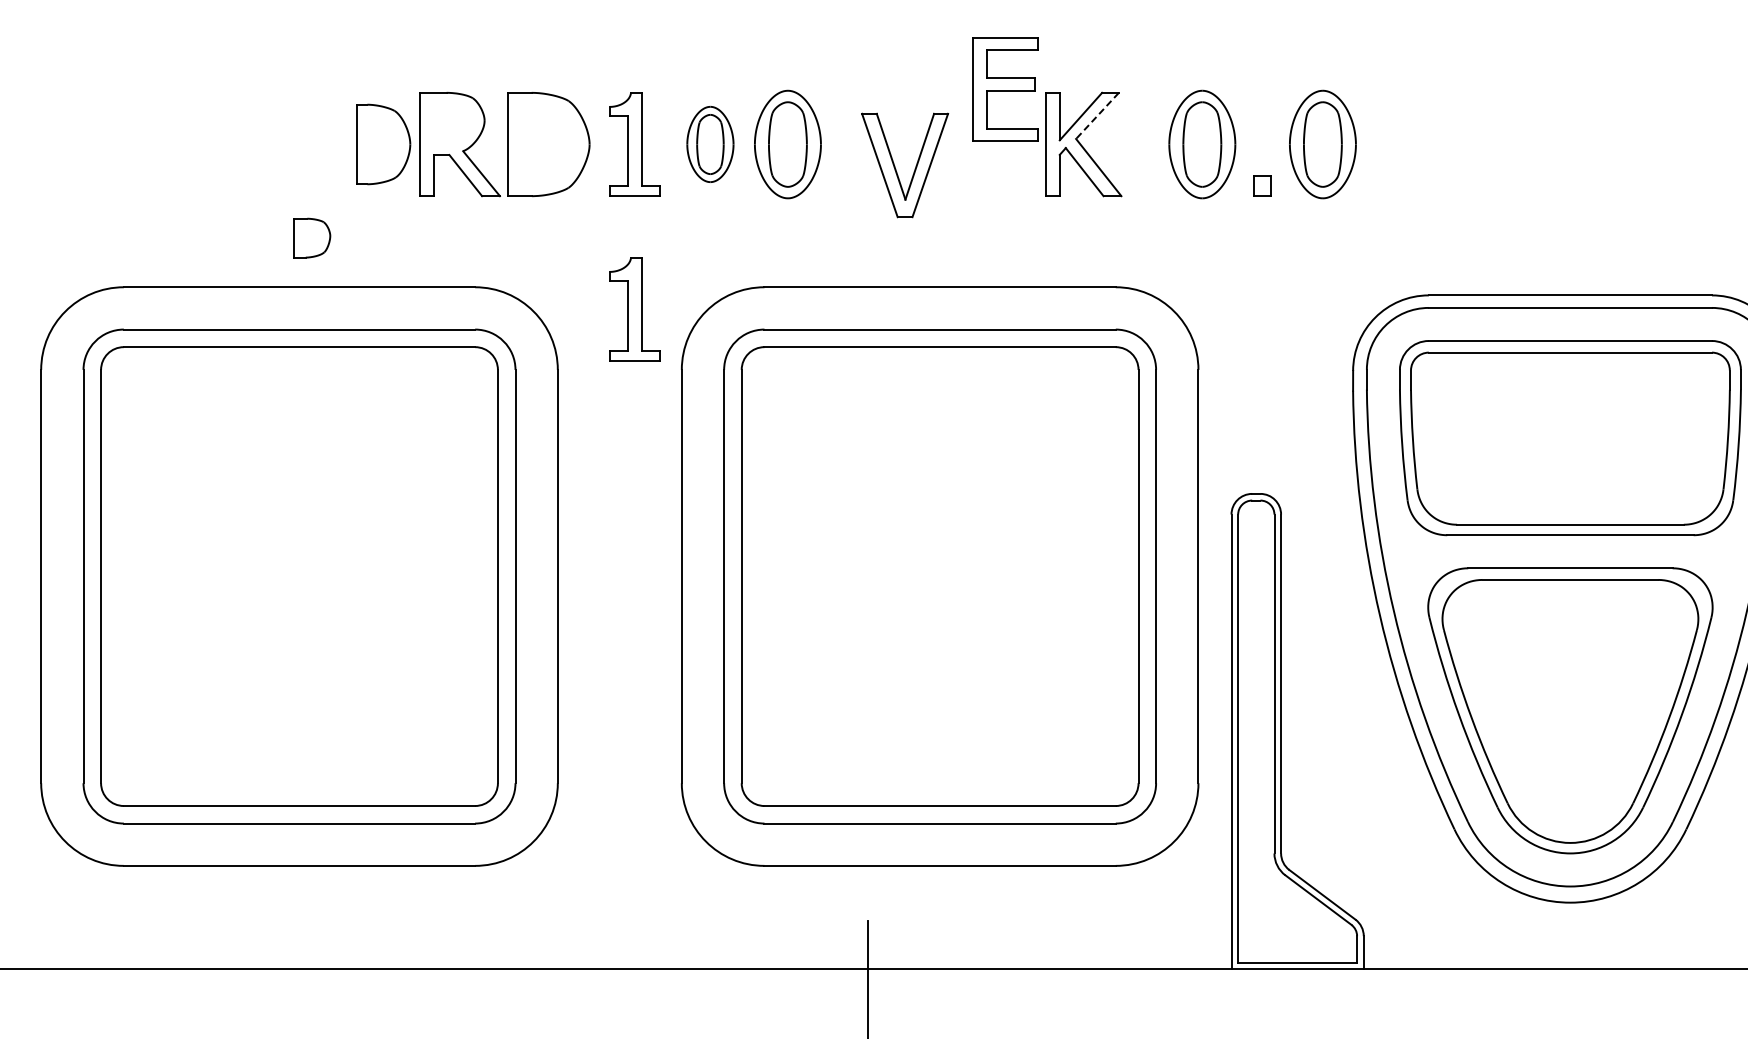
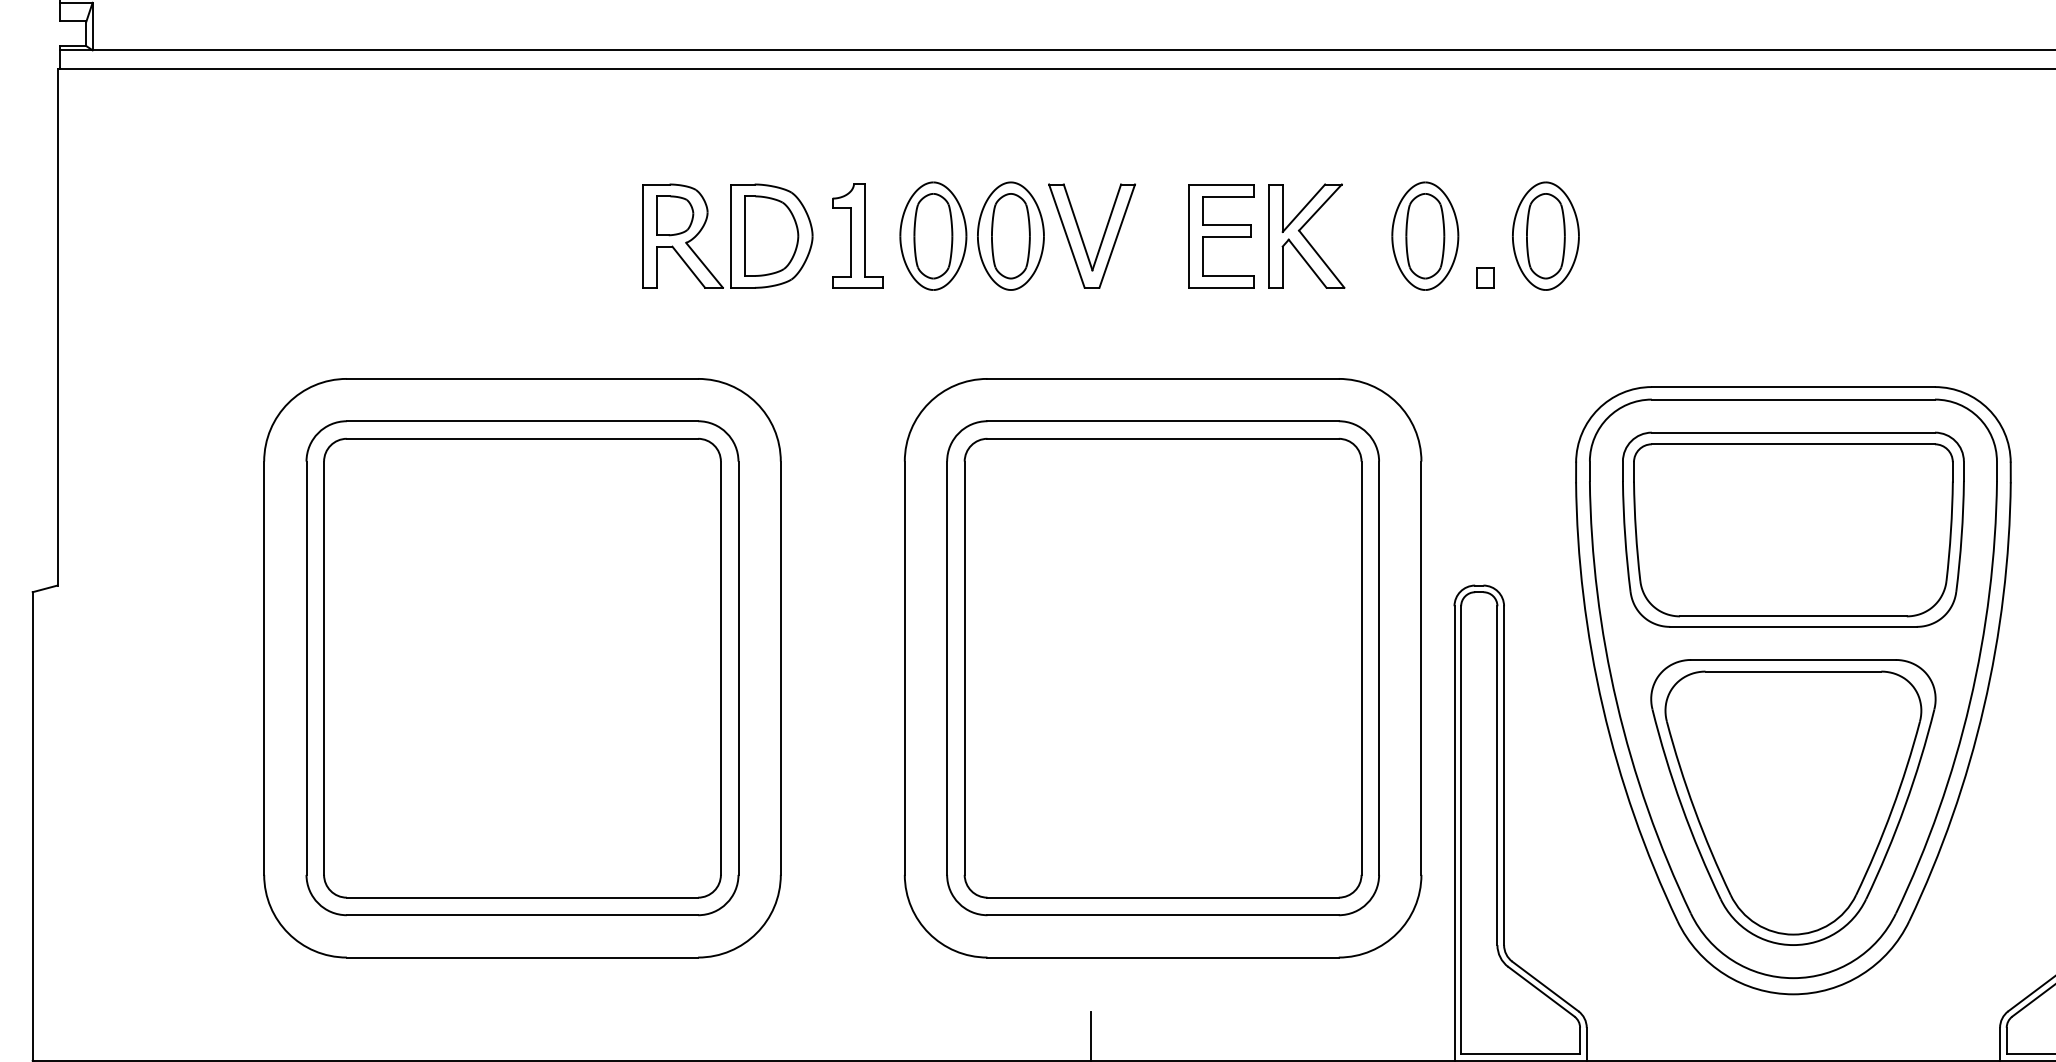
part: (1005, 89) -> (1221, 236), moved
line: (1097, 115) -> (1320, 207), dashed -> solid
part: (383, 143) -> (771, 235), moved
part: (710, 143) -> (933, 235), size x1.43
part: (896, 168) -> (1083, 239), moved
part: (312, 237) -> (675, 215), moved
part: (634, 308) -> (857, 400), removed

